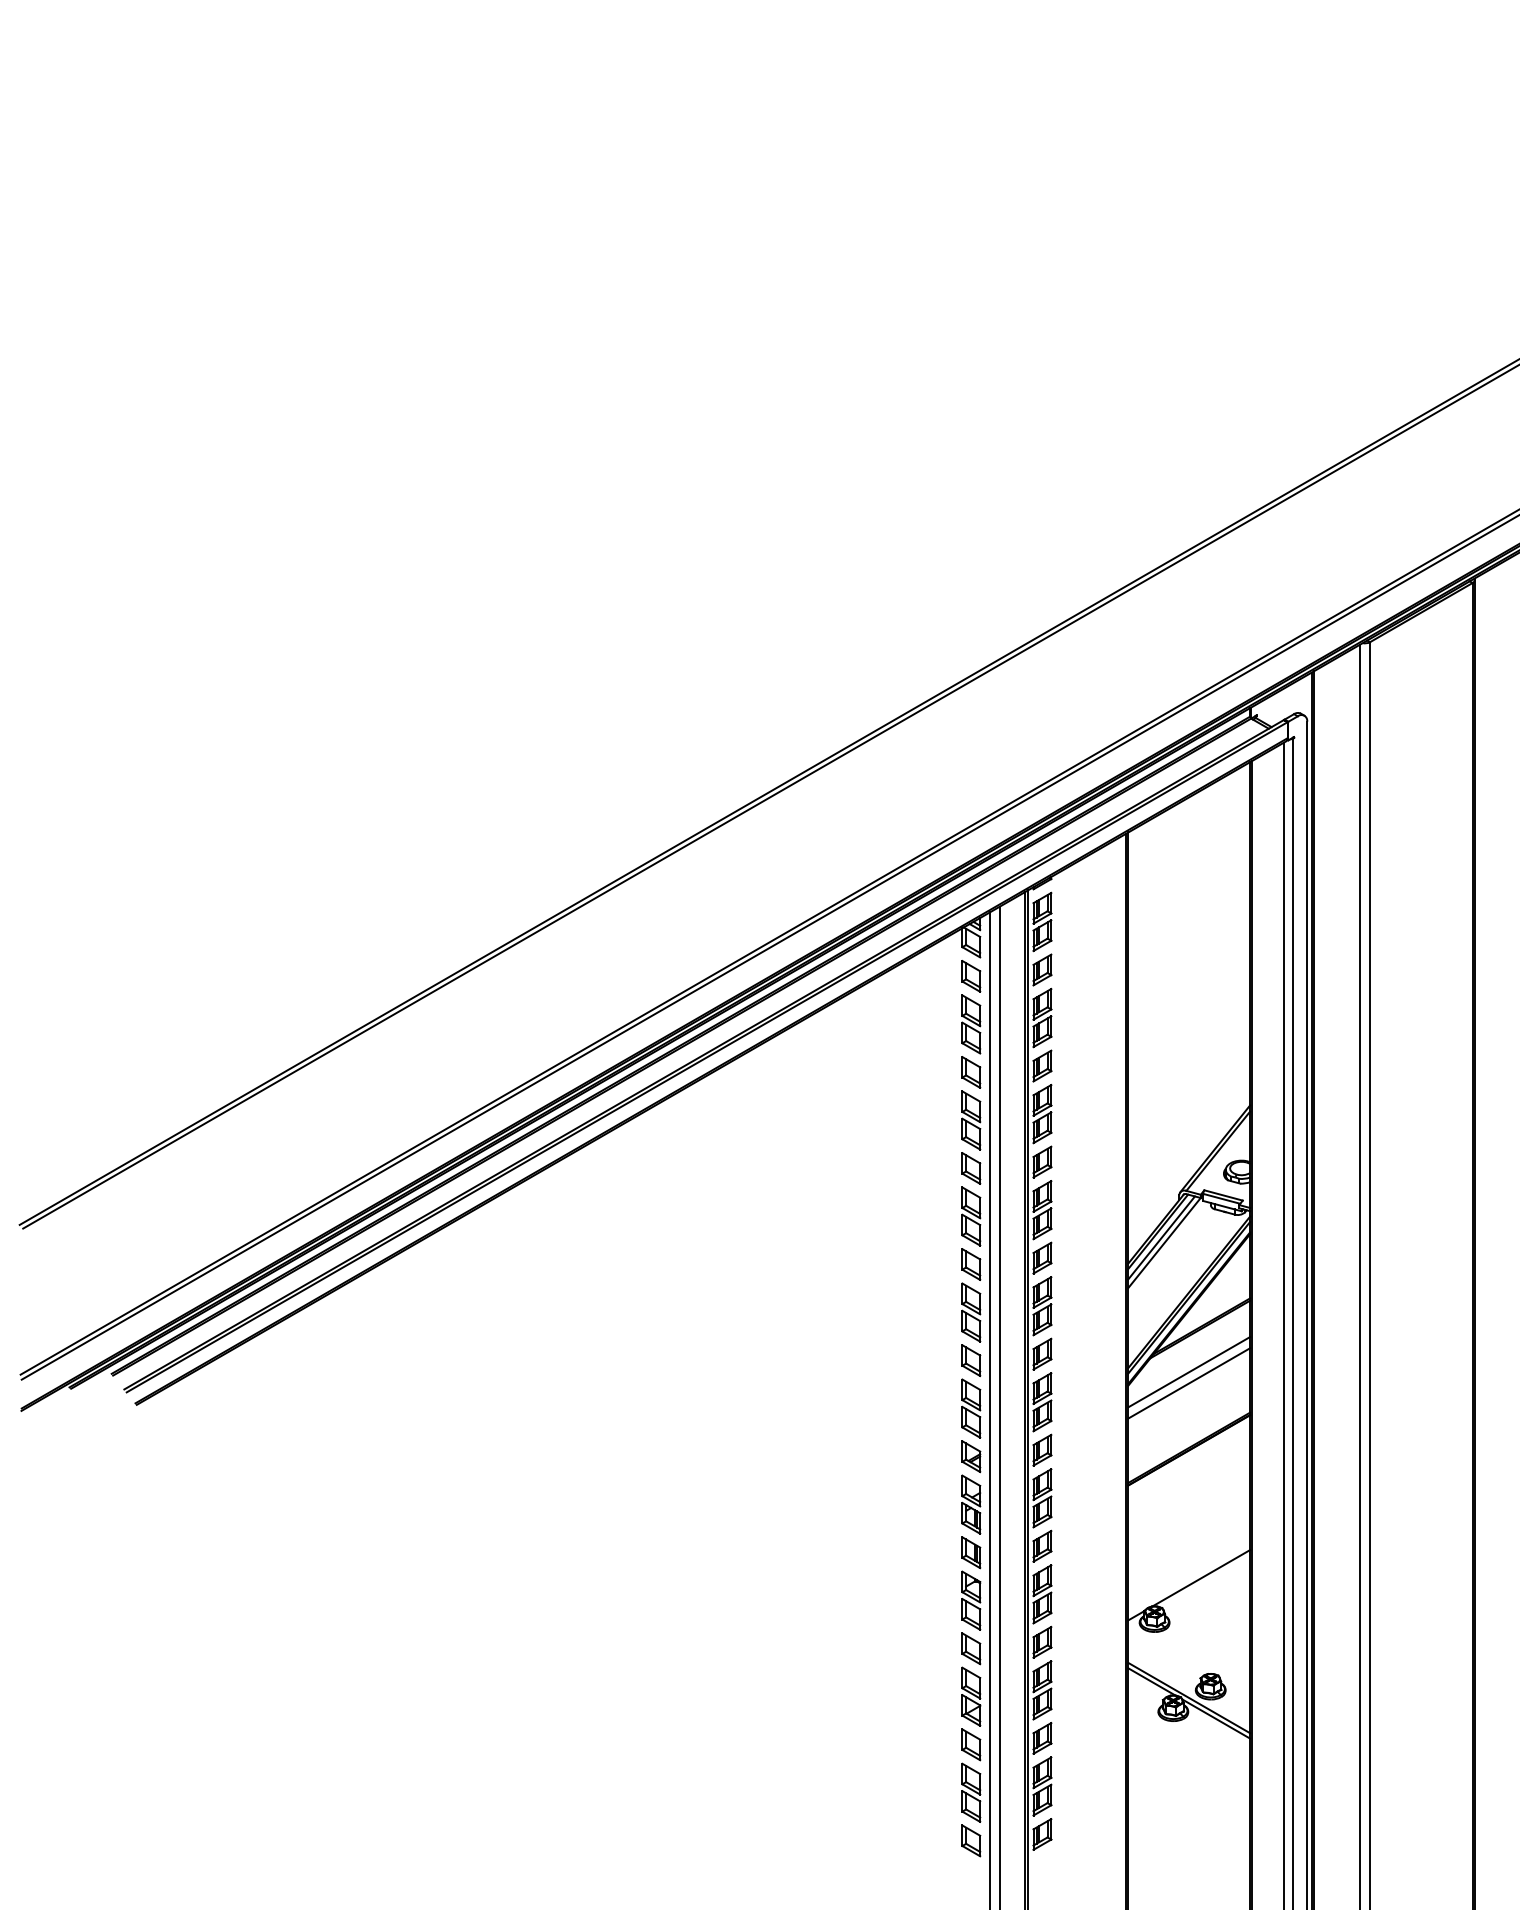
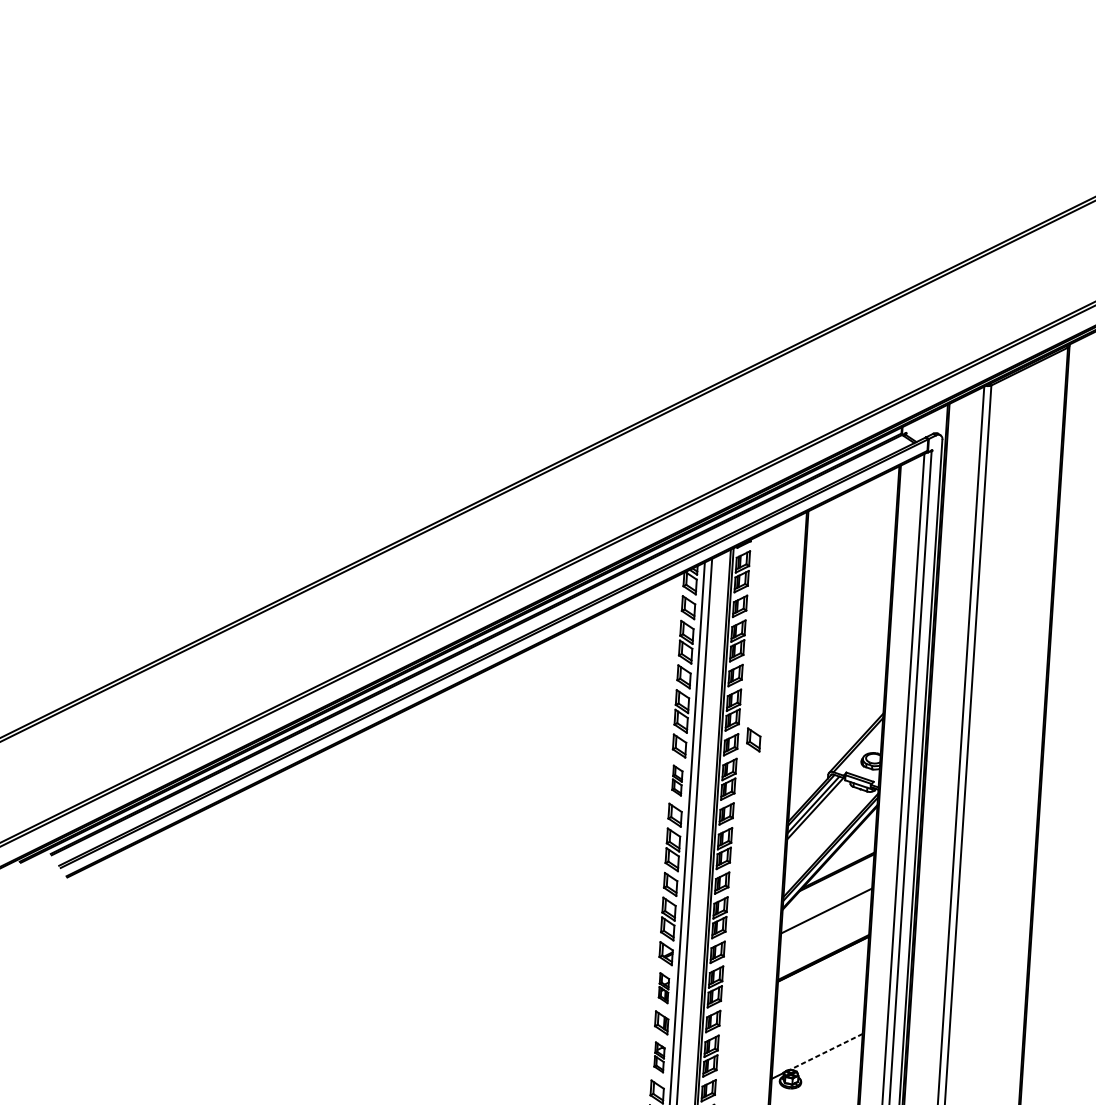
part: (1073, 1153) -> (753, 740), added
part: (971, 1216) -> (677, 780), size x0.7
line: (1189, 1372) -> (827, 903), removed
part: (971, 1504) -> (664, 988), size x0.7
line: (1200, 1578) -> (825, 1052), solid -> dashed
part: (971, 1600) -> (659, 1057), size x0.7

